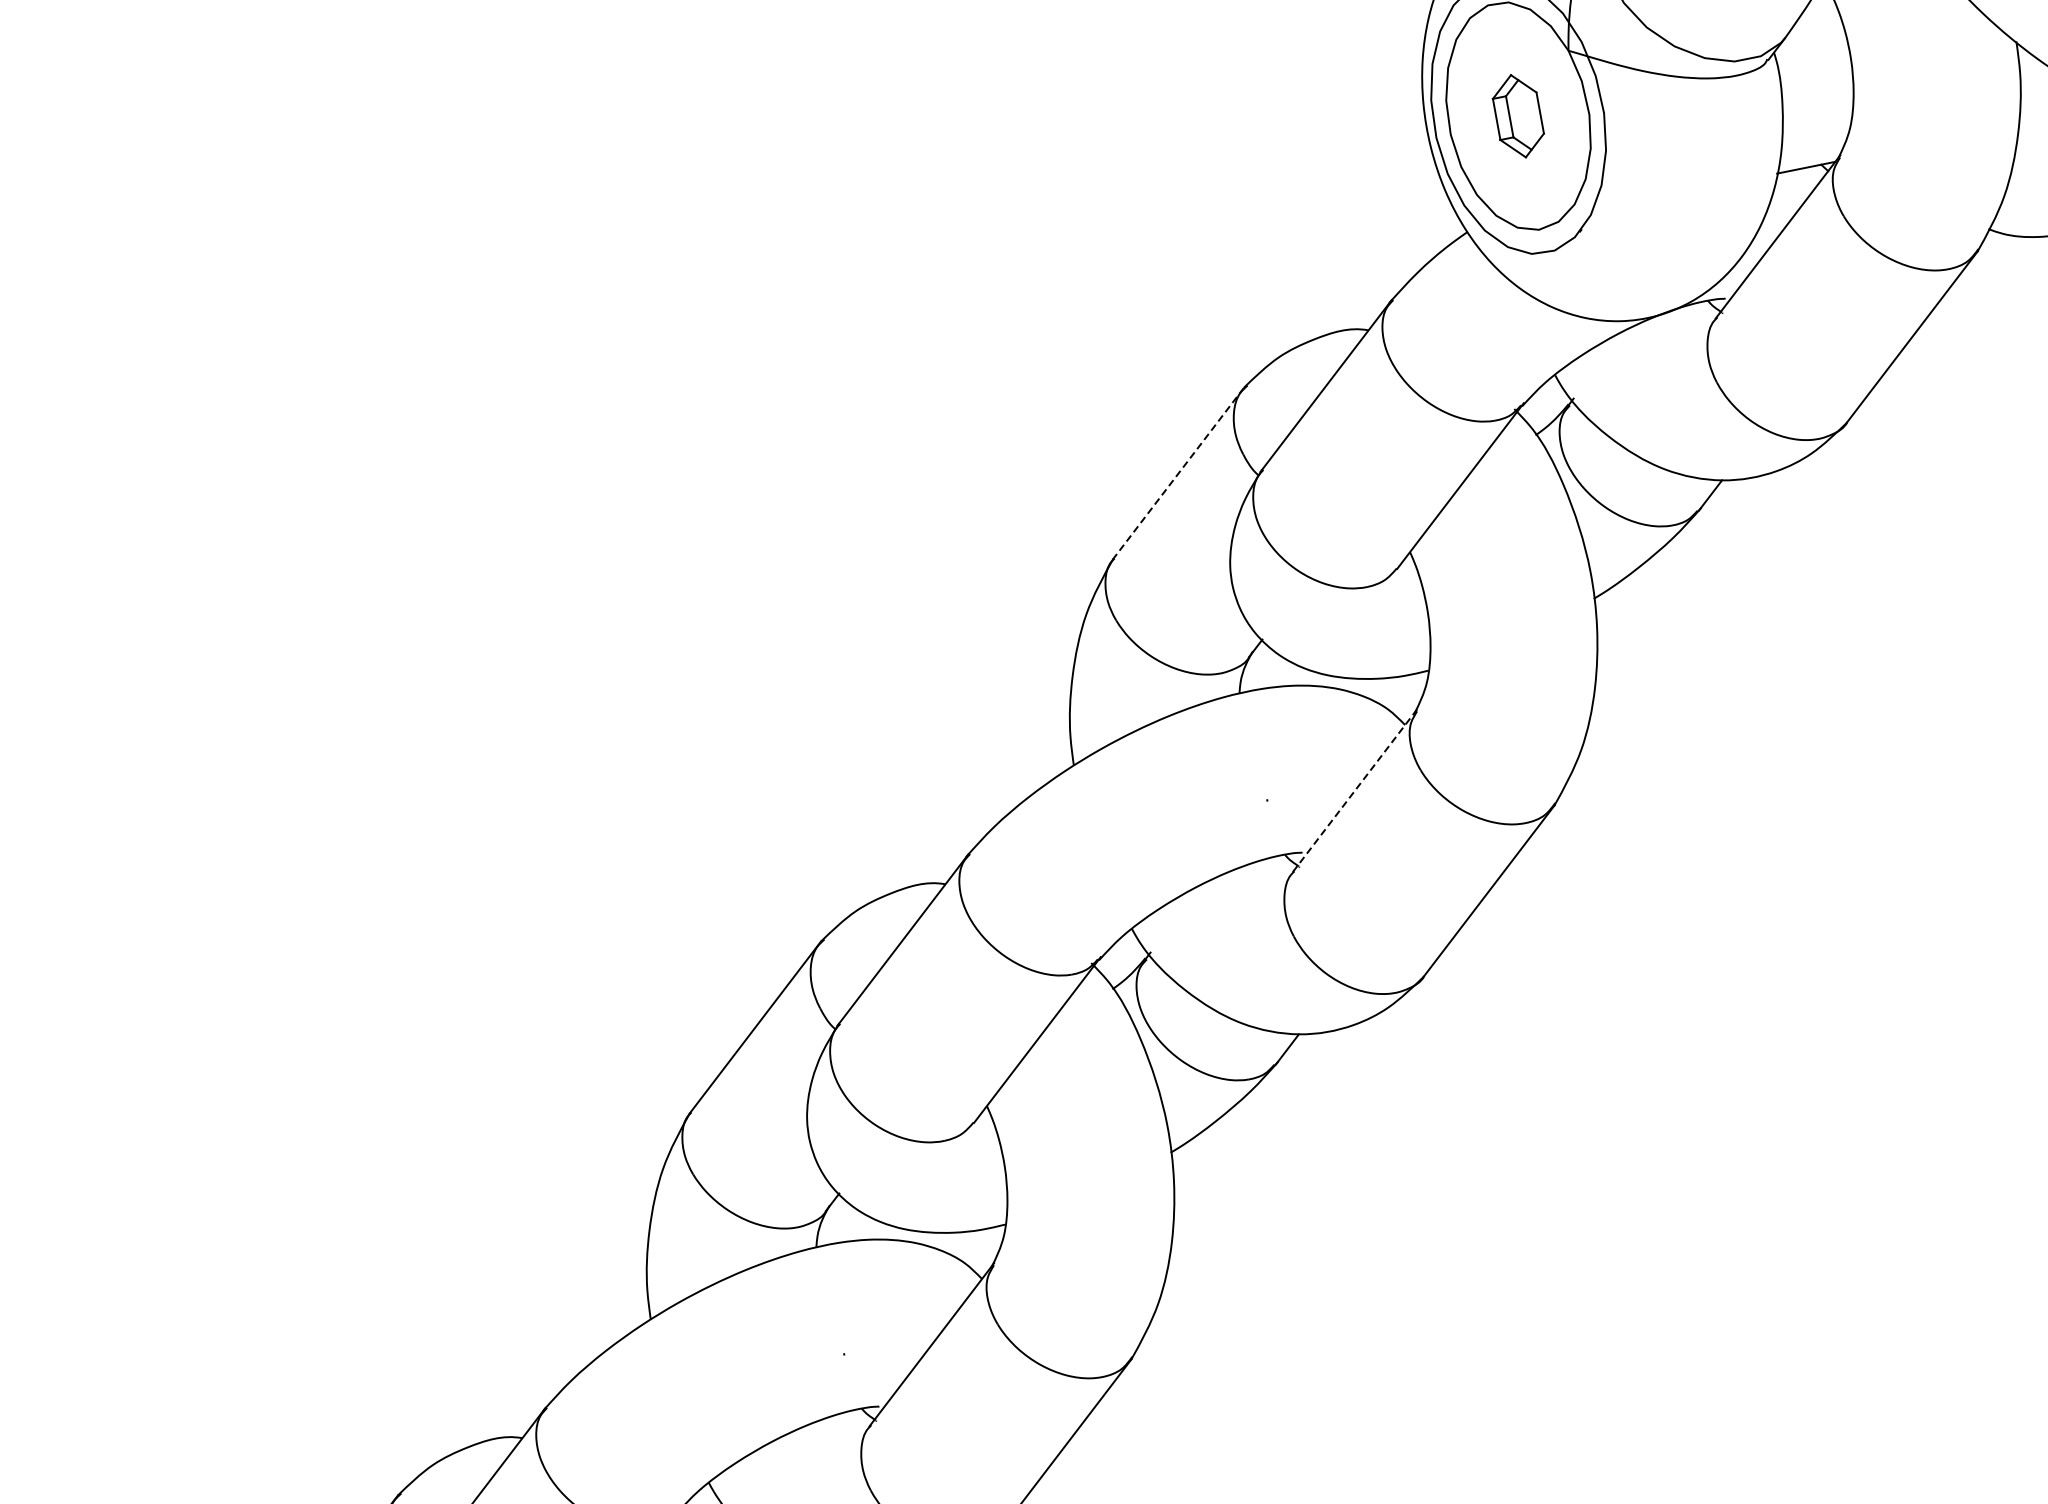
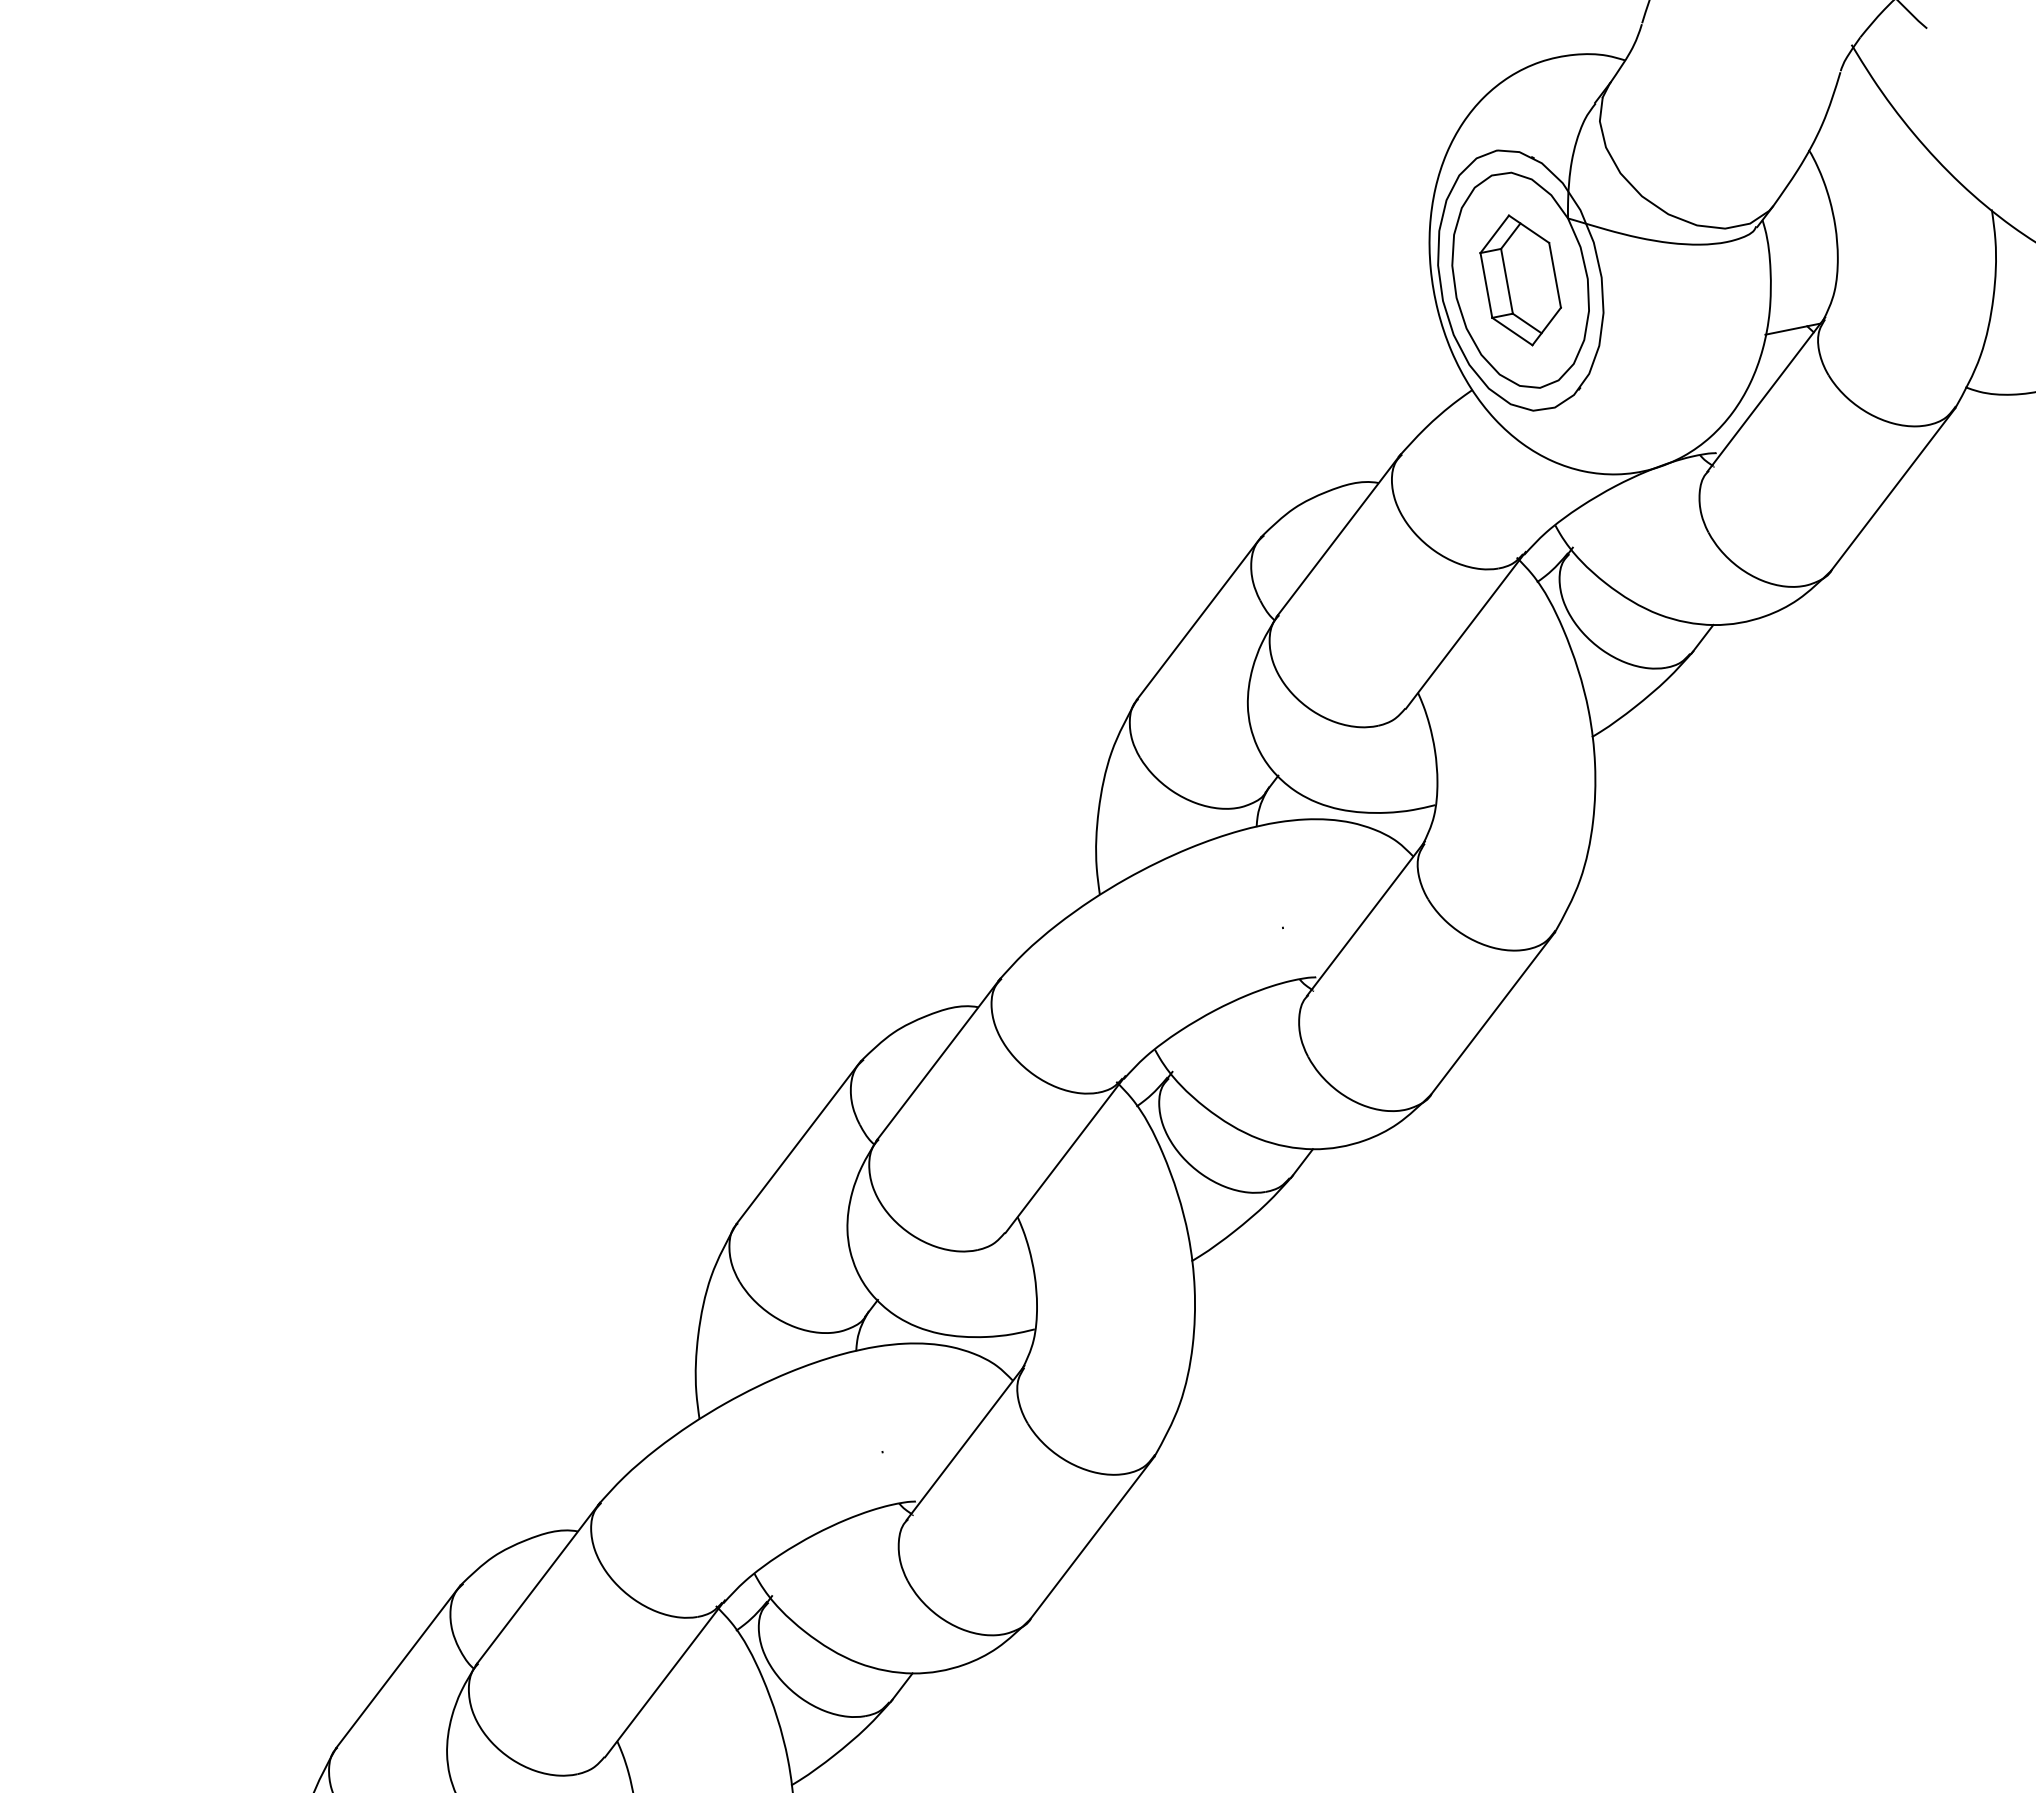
part: (1518, 116) -> (1520, 280), size x1.67
line: (1178, 474) -> (1198, 619), dashed -> solid
line: (1354, 791) -> (1365, 919), dashed -> solid

